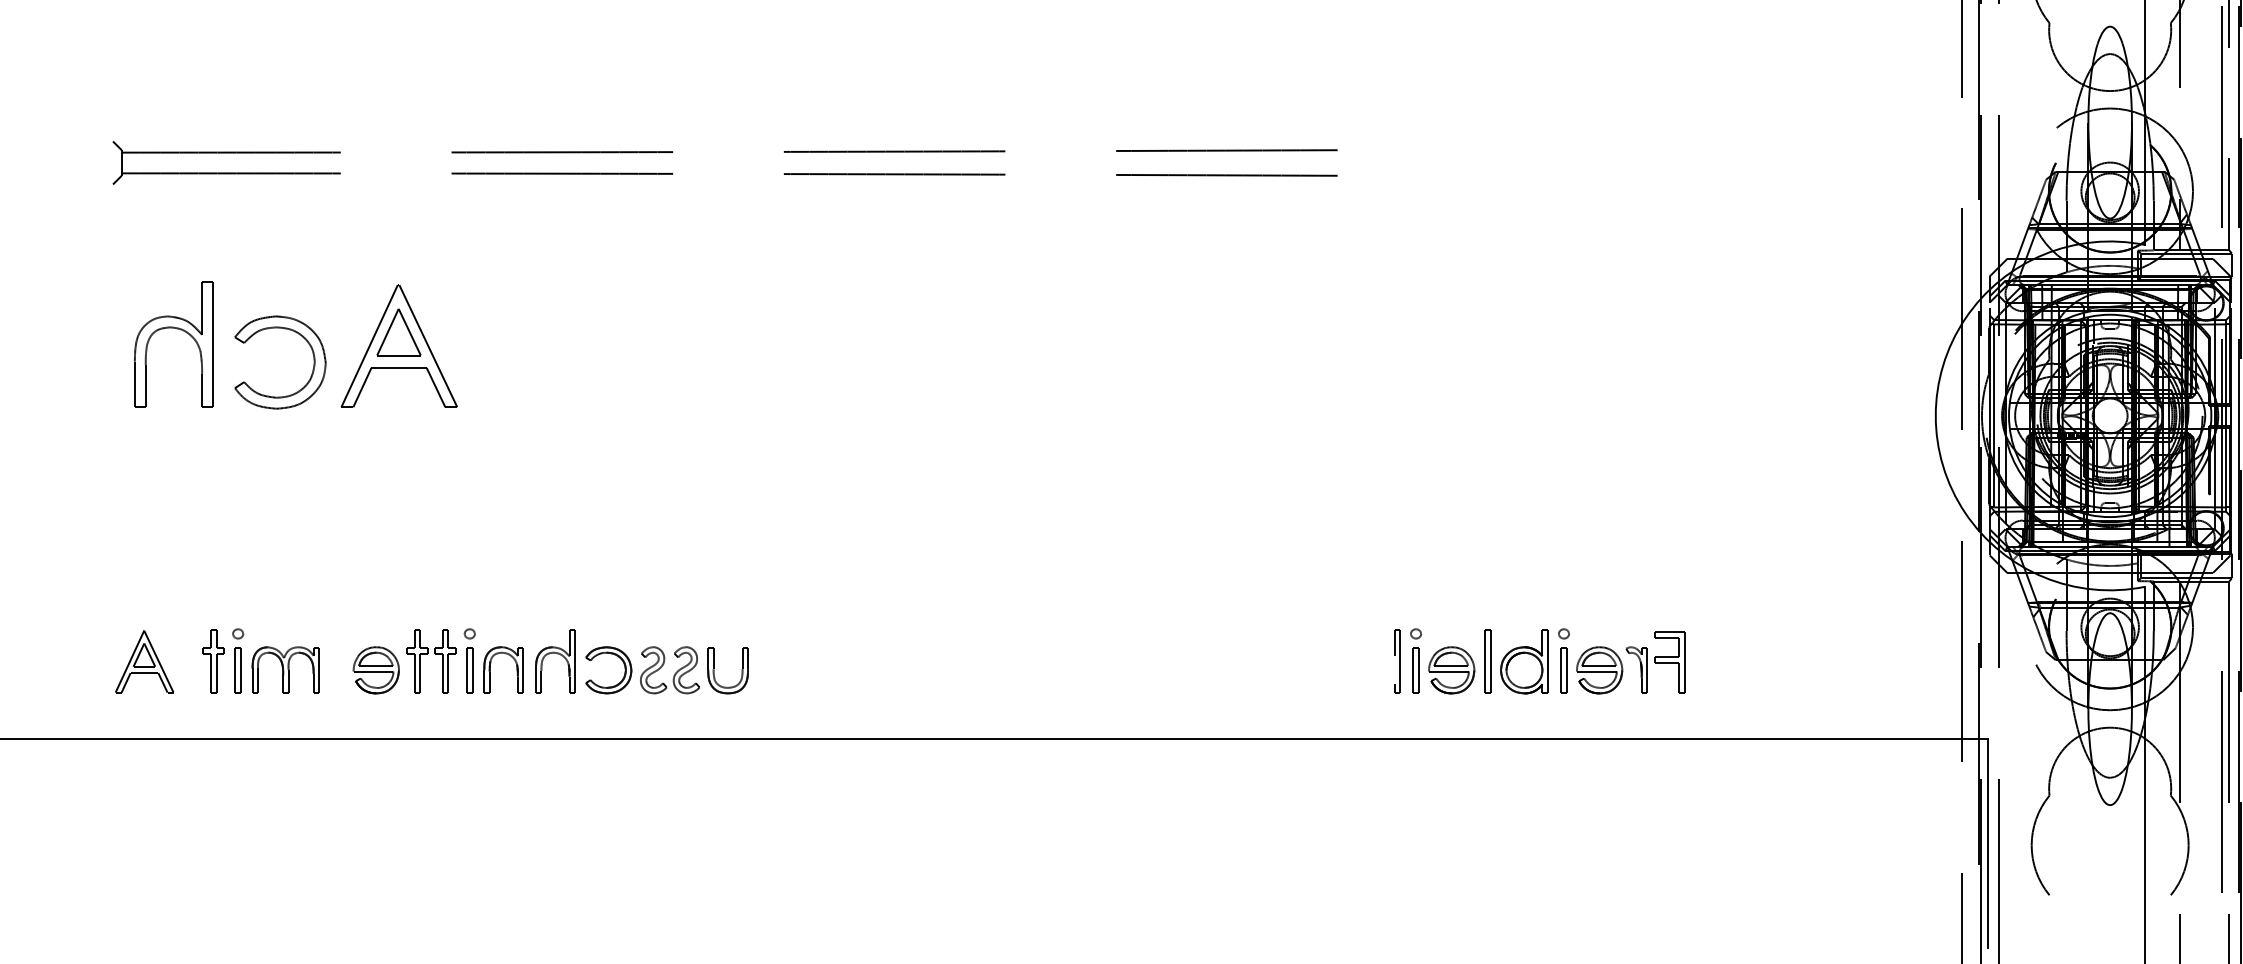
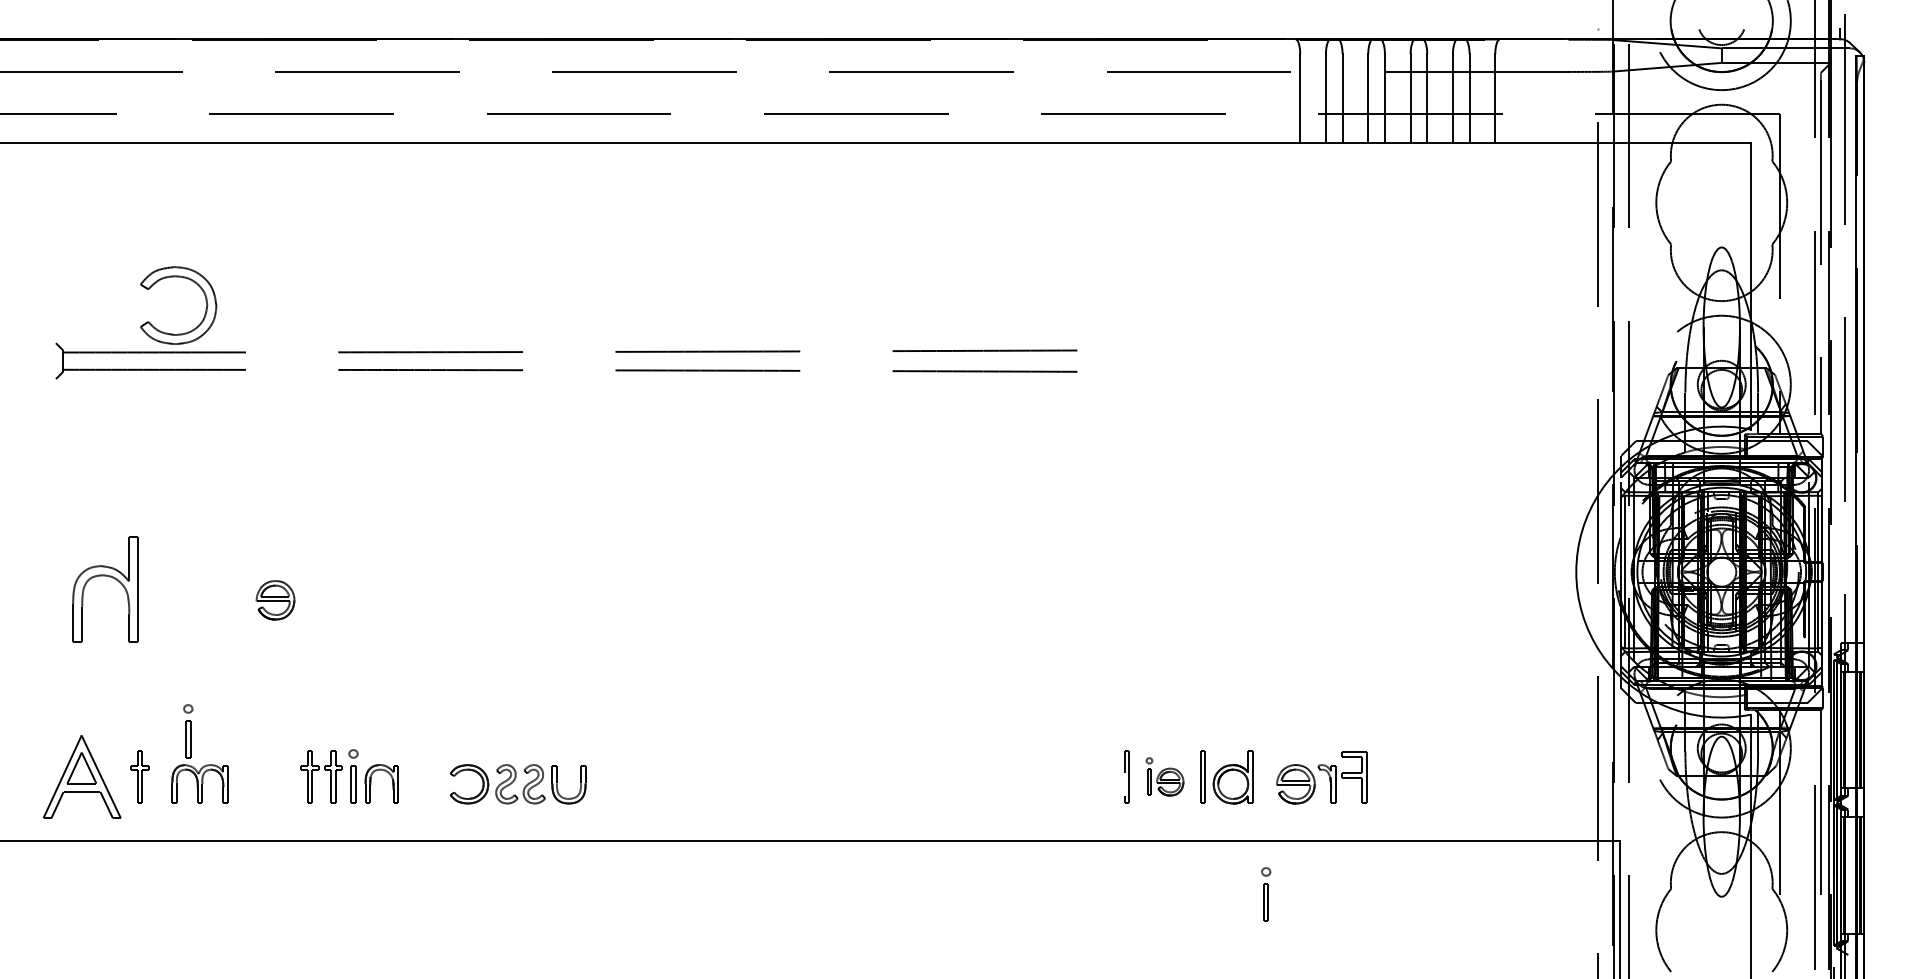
part: (178, 330) -> (109, 577), moved
part: (399, 345) -> (294, 513), removed
part: (312, 366) -> (205, 308), moved
part: (238, 660) -> (188, 731), moved
part: (554, 660) -> (424, 776), removed
part: (1442, 660) -> (1164, 776), size x0.7
part: (1564, 660) -> (1266, 894), moved
part: (144, 662) -> (82, 777), size x1.6
part: (376, 670) -> (275, 600), moved

